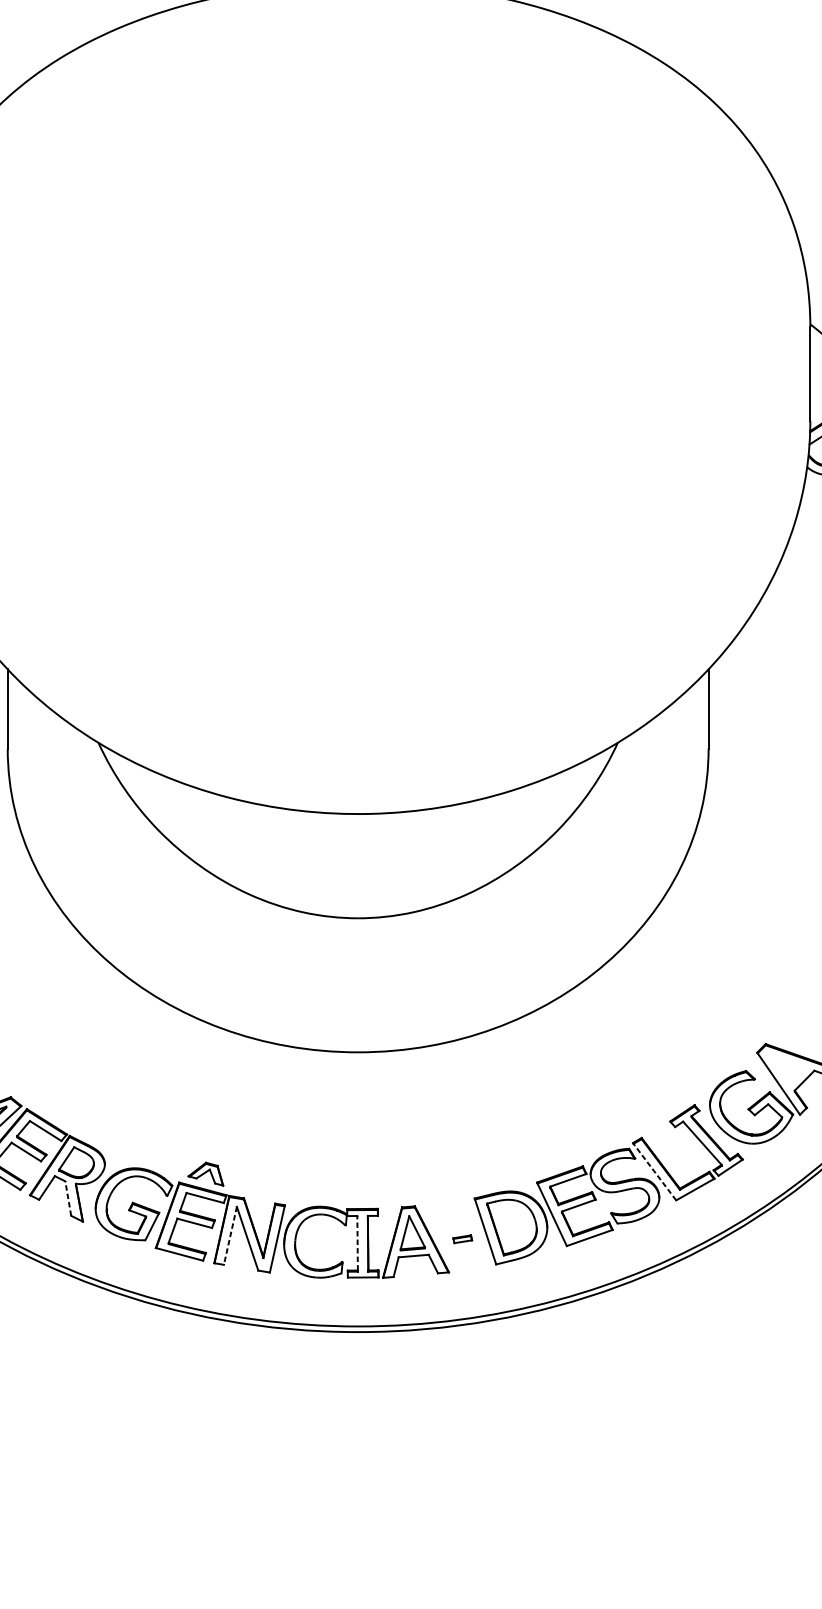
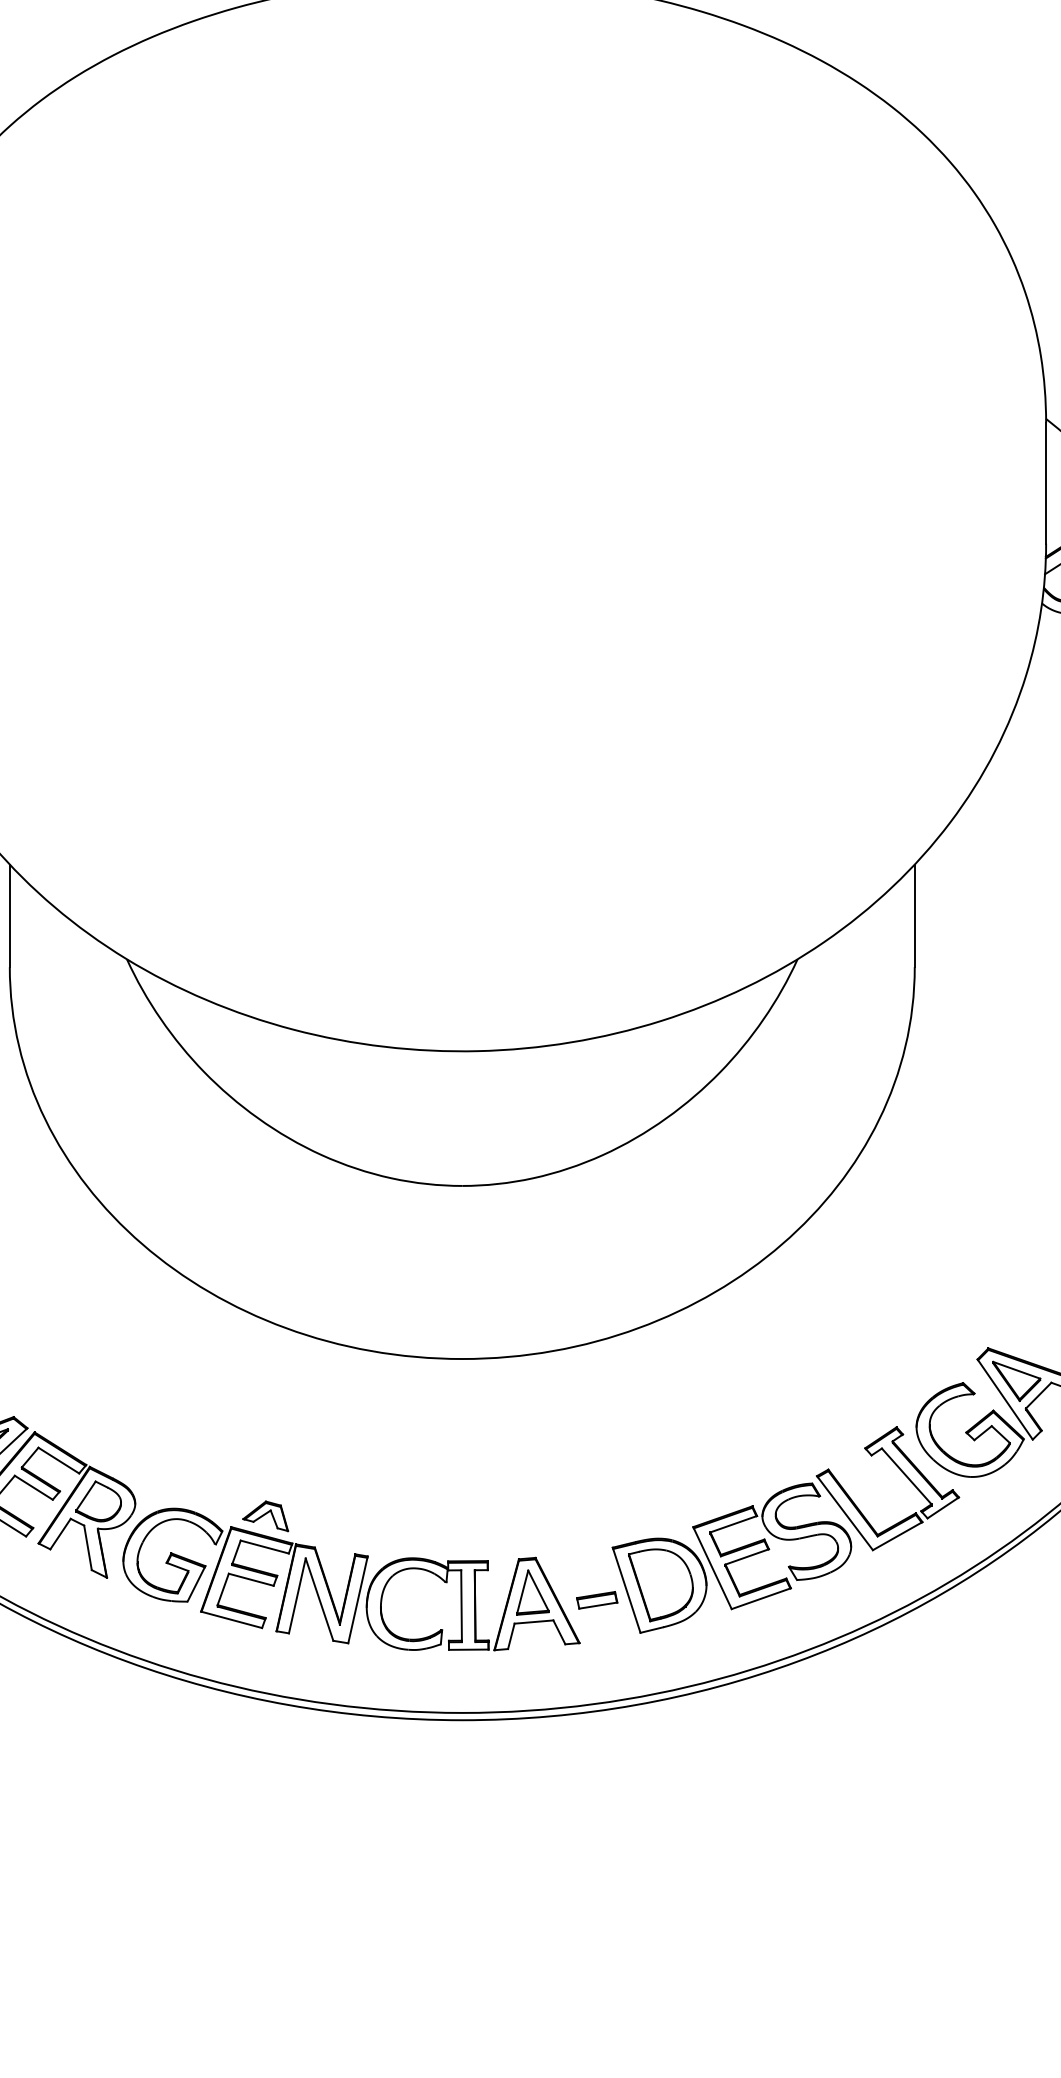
part: (787, 1068) -> (1016, 1380), added
line: (654, 1171) -> (844, 1512), dashed -> solid
line: (68, 1198) -> (88, 1547), dashed -> solid
line: (230, 1236) -> (297, 1596), dashed -> solid
part: (462, 1239) -> (597, 1600), size x1.67
line: (357, 1243) -> (461, 1605), dashed -> solid

